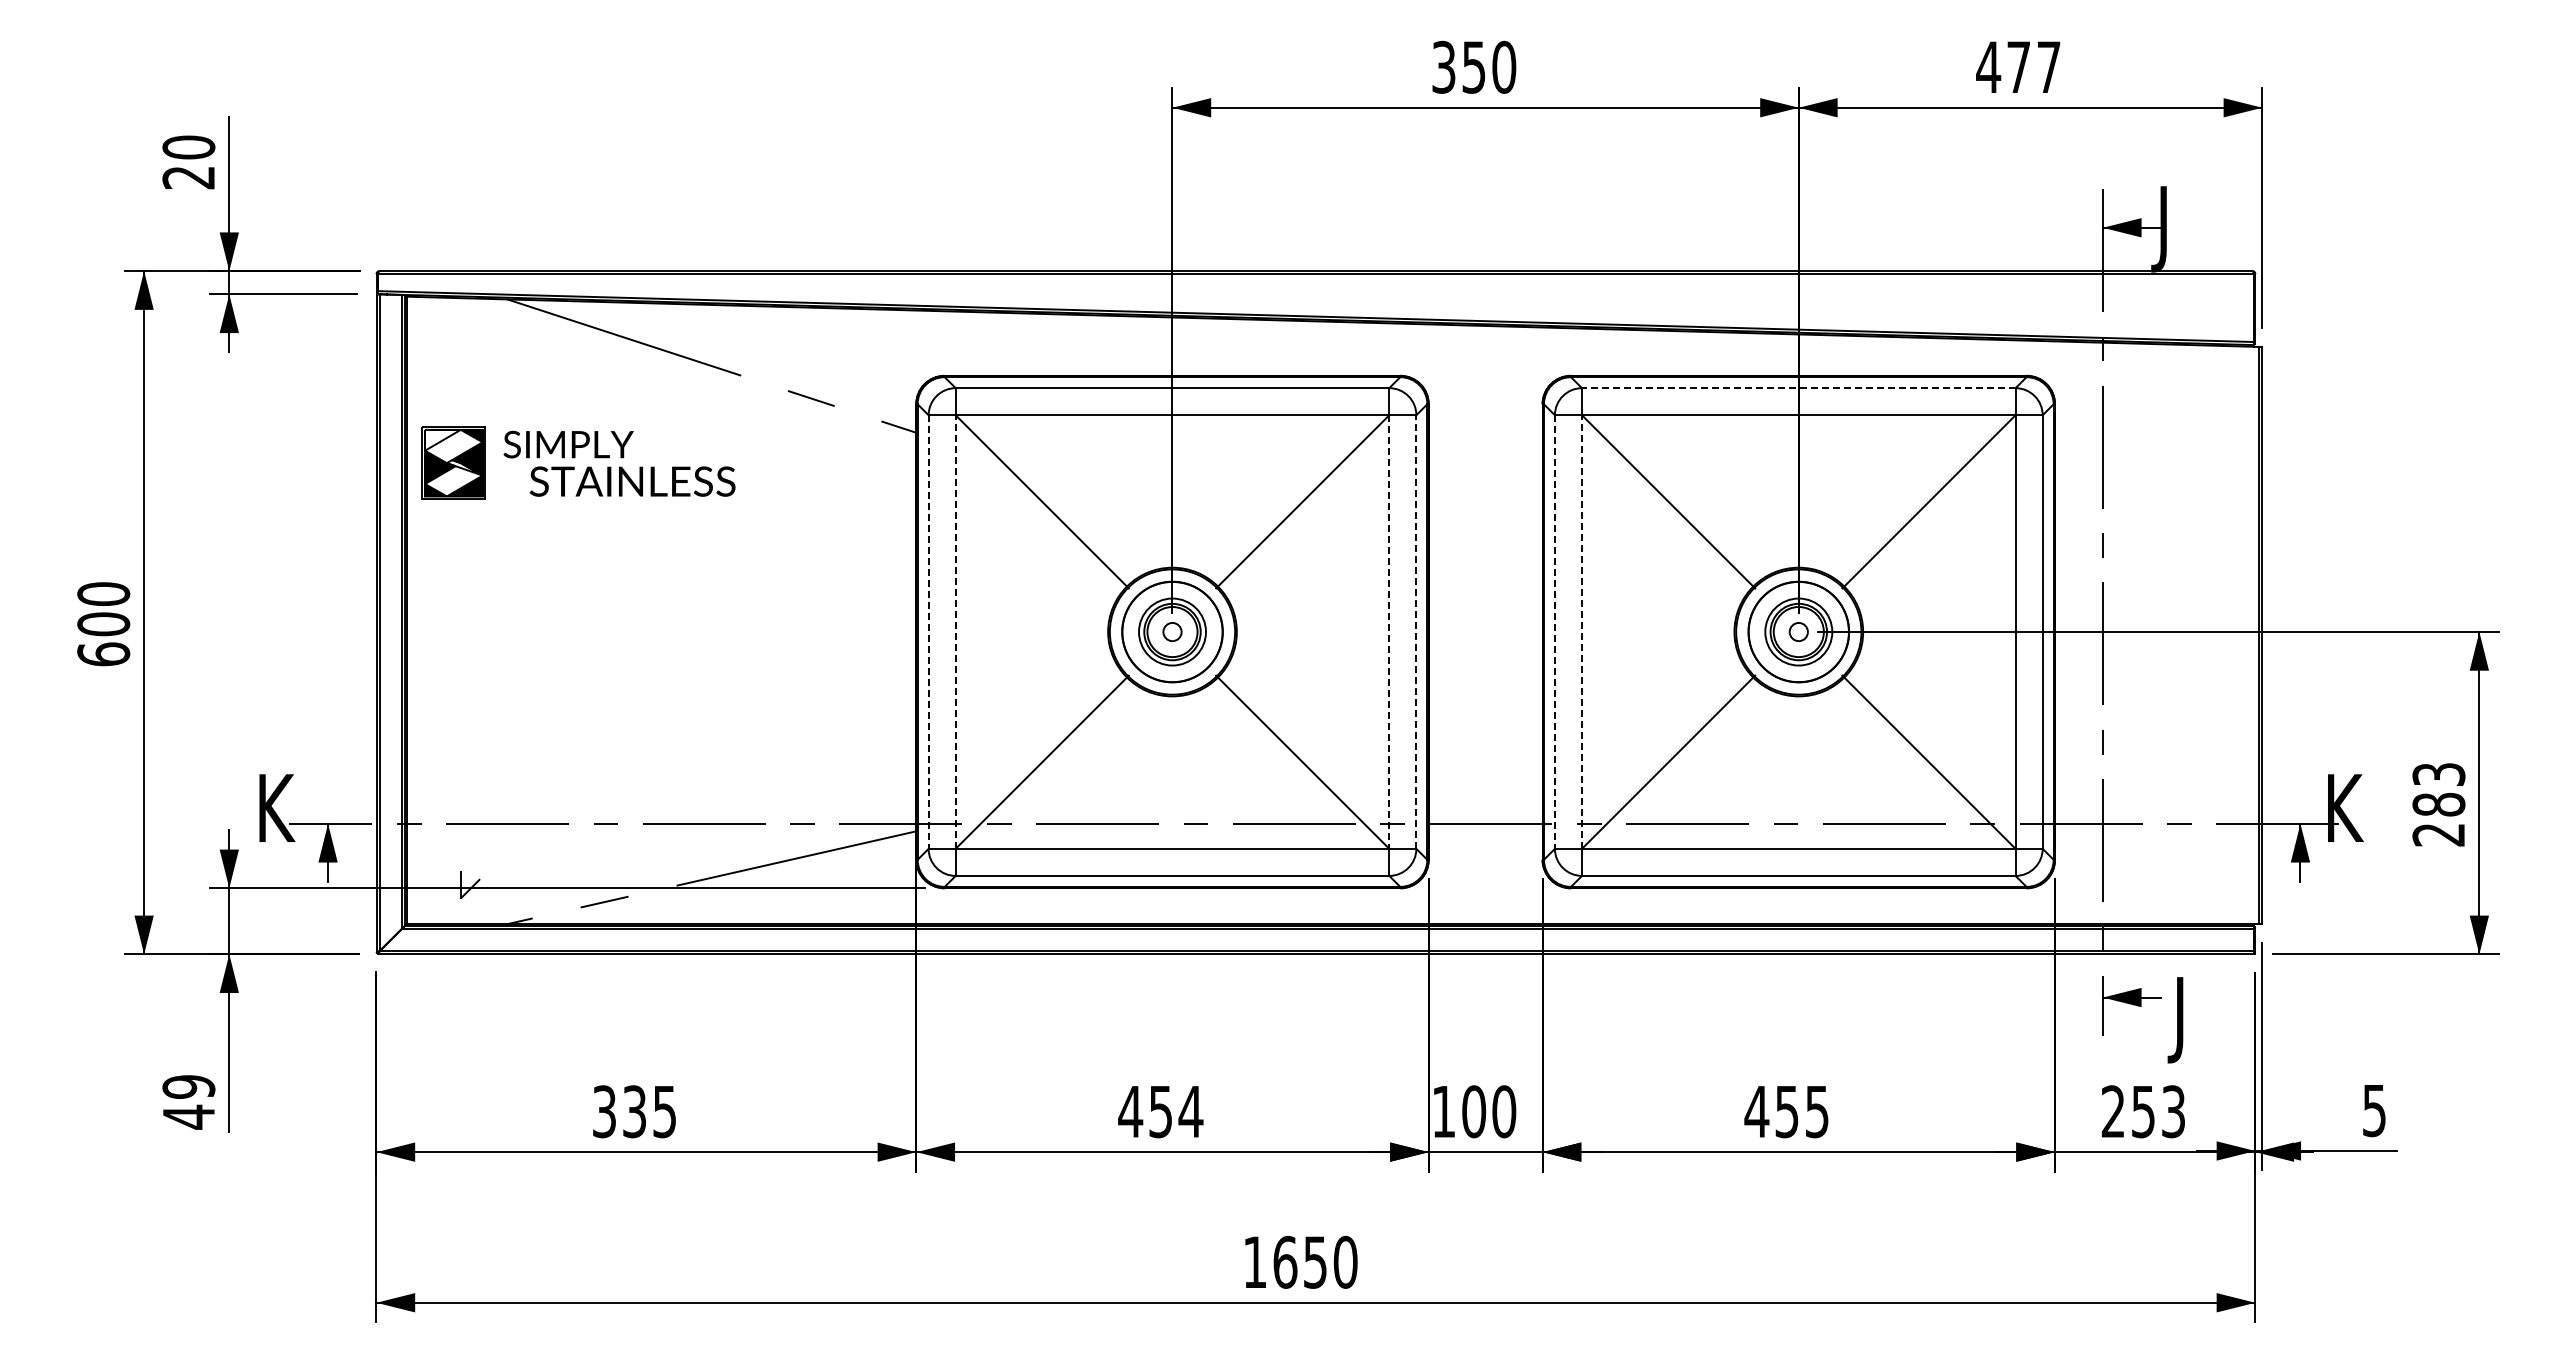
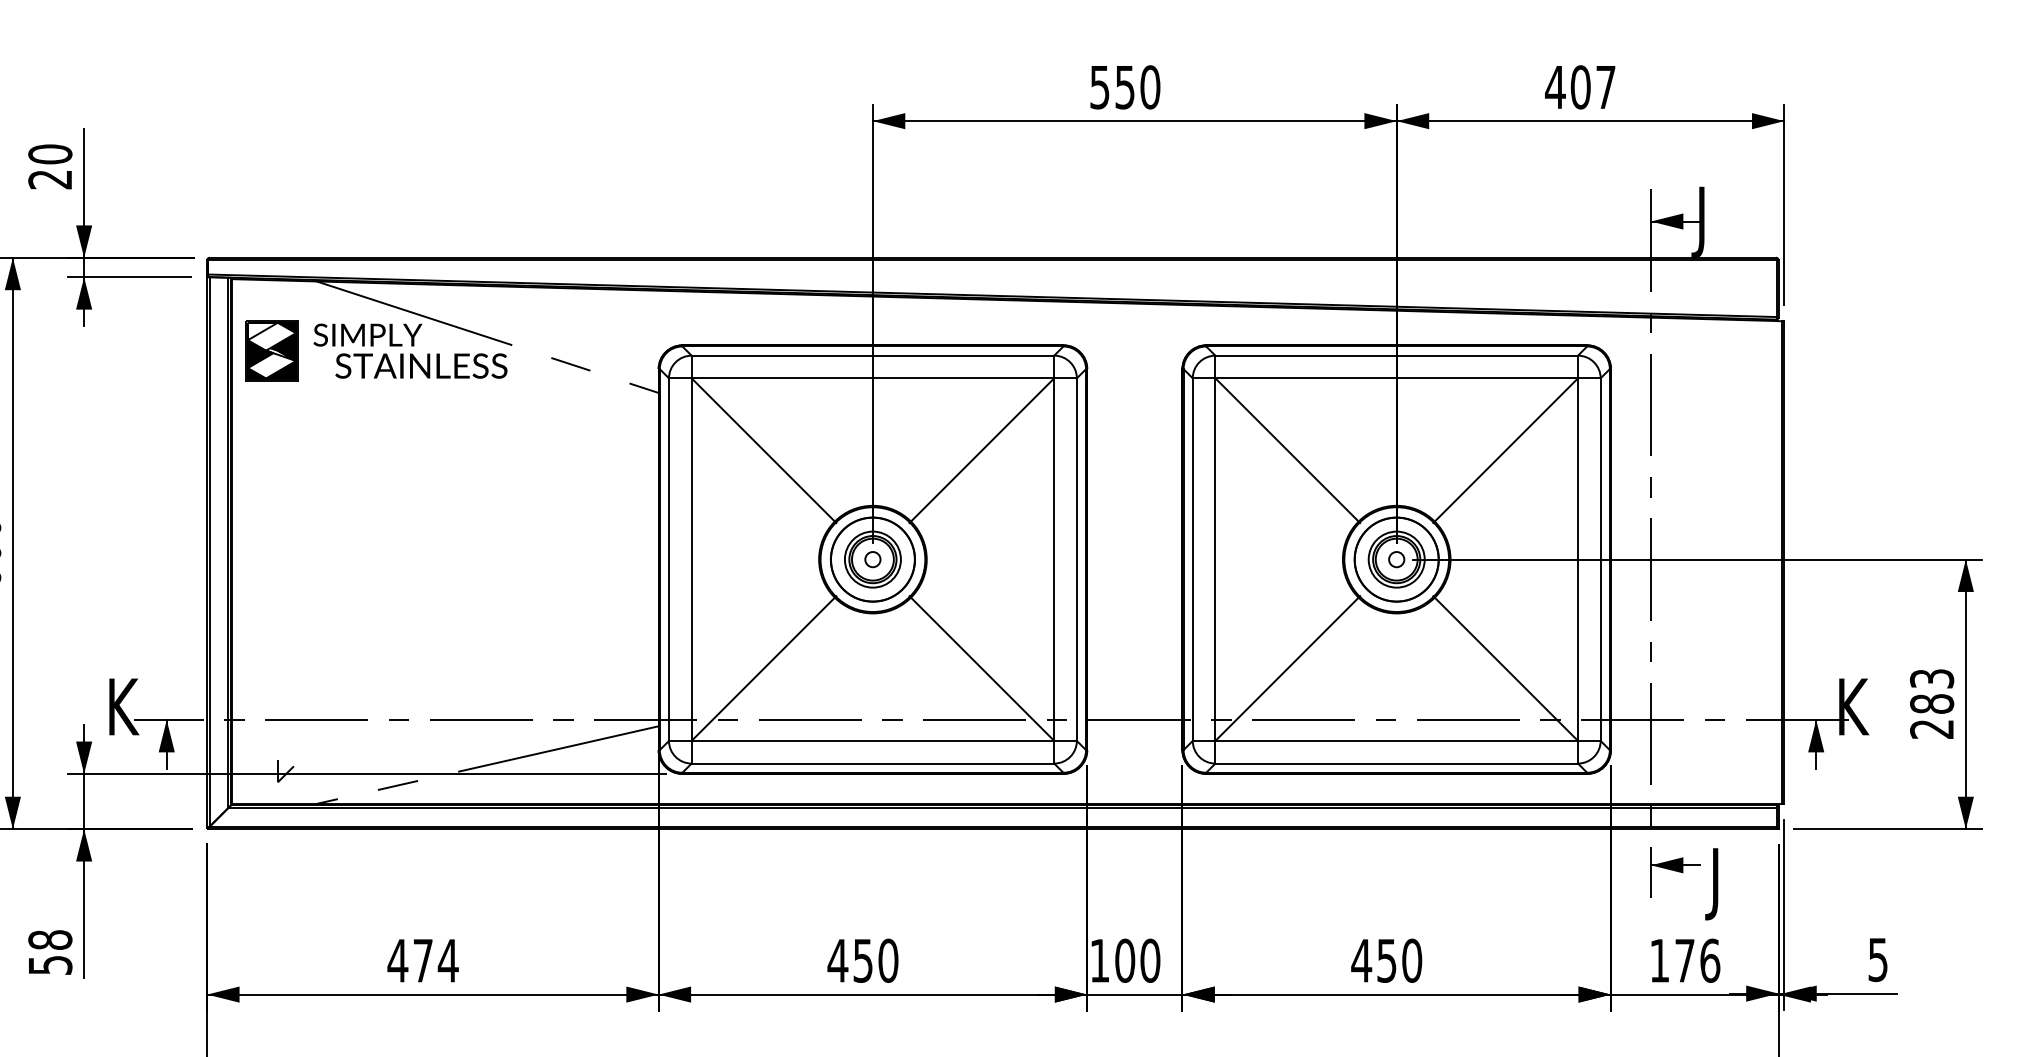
text: (1444, 66) -> (1100, 86), 350 -> 550
text: (2018, 66) -> (1580, 86), 477 -> 407
line: (1798, 388) -> (1396, 355), dashed -> solid
part: (578, 462) -> (376, 350), moved
line: (928, 632) -> (668, 560), dashed -> solid
line: (955, 632) -> (691, 560), dashed -> solid
line: (1389, 632) -> (1054, 560), dashed -> solid
line: (1416, 632) -> (1076, 560), dashed -> solid
line: (1554, 632) -> (1192, 560), dashed -> solid
line: (1582, 632) -> (1215, 560), dashed -> solid
text: (188, 1102) -> (50, 953), 49 -> 58
text: (634, 1111) -> (423, 960), 335 -> 474
text: (1190, 1111) -> (887, 960), 454 -> 450
text: (1817, 1111) -> (1412, 960), 455 -> 450
text: (2143, 1111) -> (1684, 960), 253 -> 176

